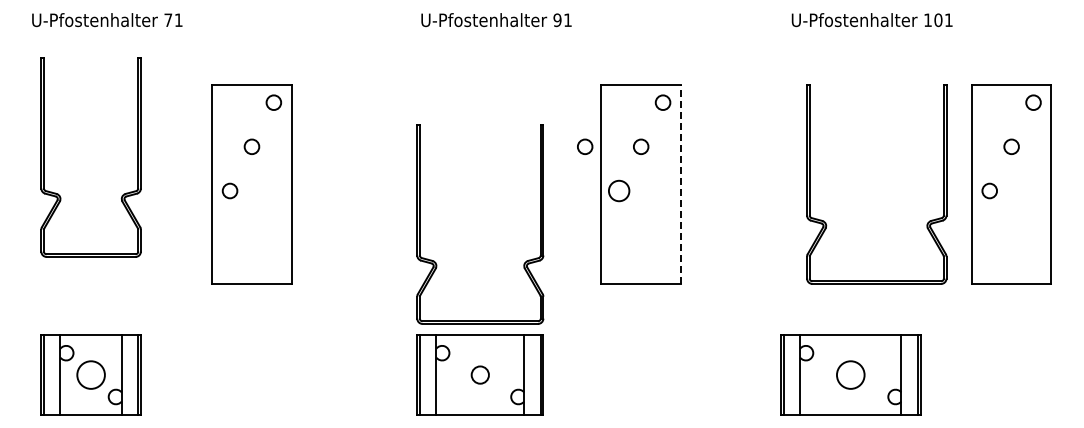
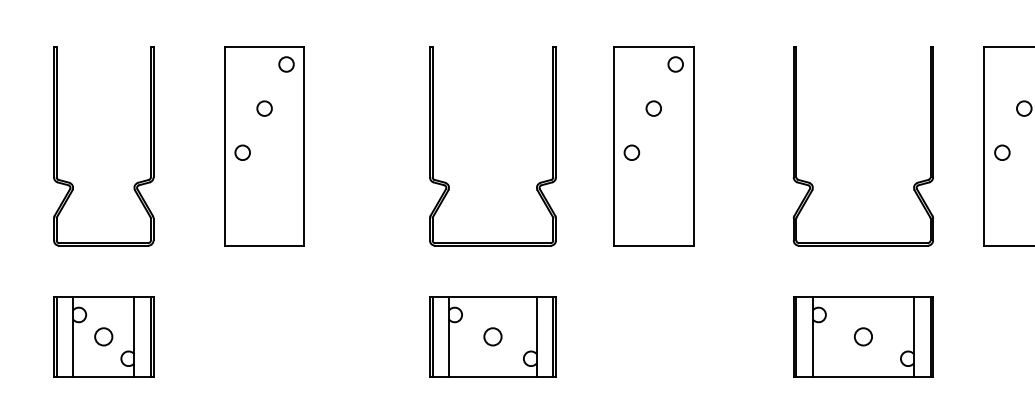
circle: (585, 146) -> (598, 108), removed
part: (44, 157) -> (57, 146), moved
line: (681, 184) -> (694, 146), dashed -> solid
circle: (619, 190) -> (632, 152), size x0.71
part: (826, 222) -> (813, 184), moved
part: (523, 263) -> (536, 185), moved
circle: (90, 374) -> (103, 336), size x0.62
circle: (850, 374) -> (863, 336), size x0.62

